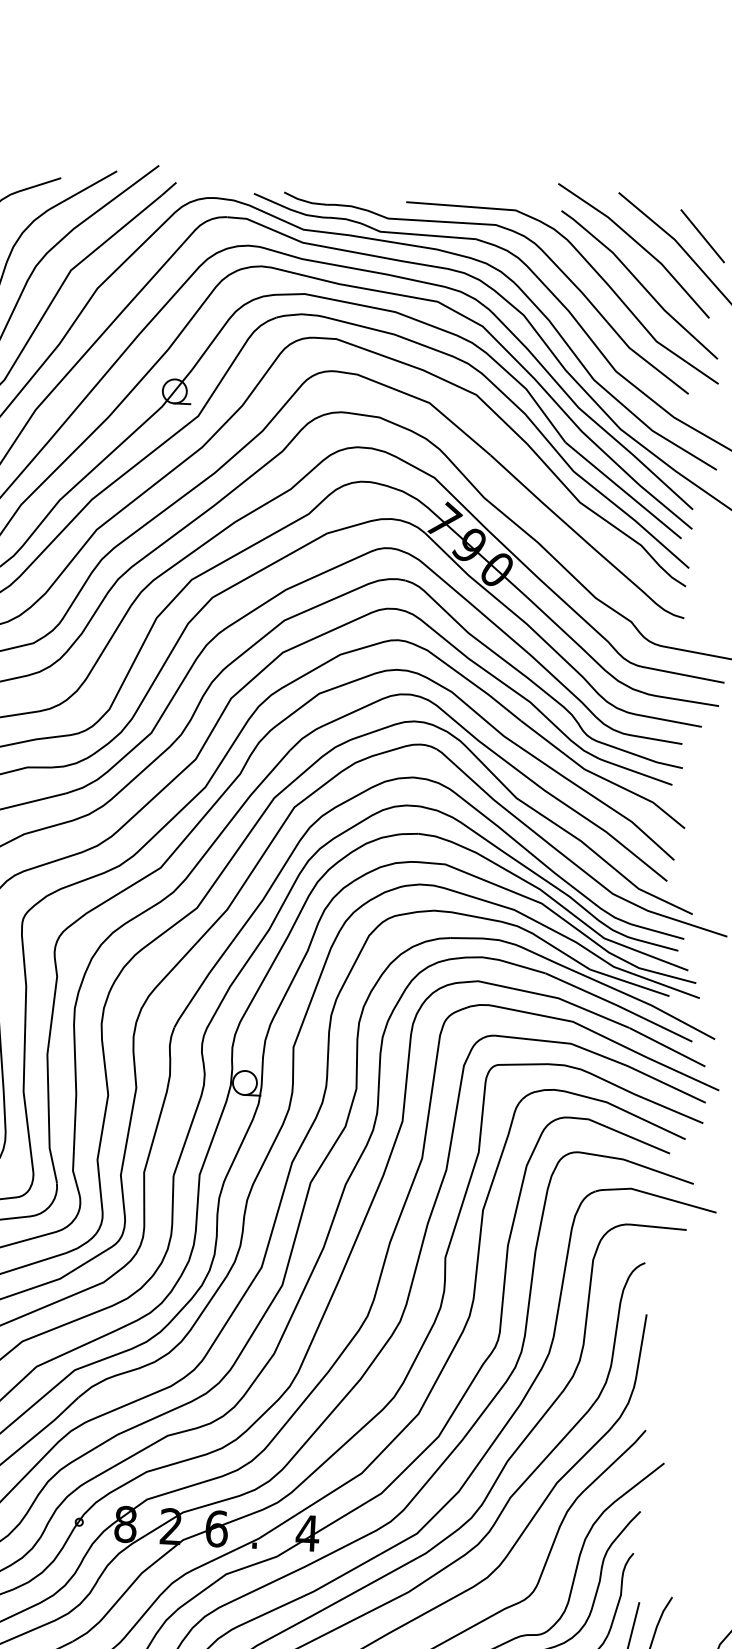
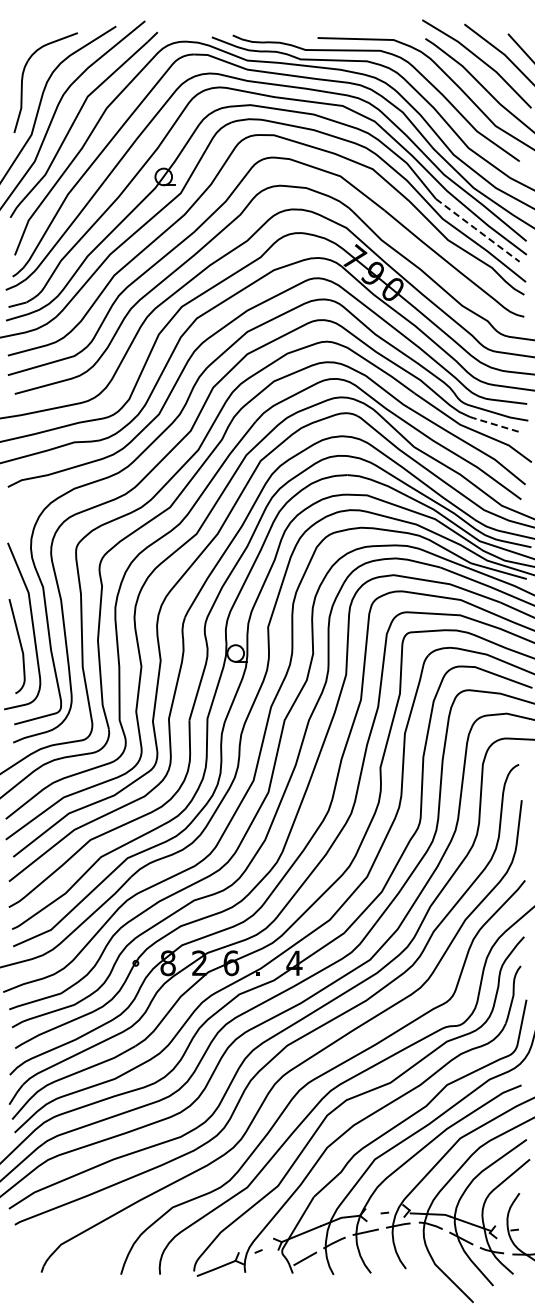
line: (623, 490) -> (477, 230), solid -> dashed
line: (635, 771) -> (495, 424), solid -> dashed

